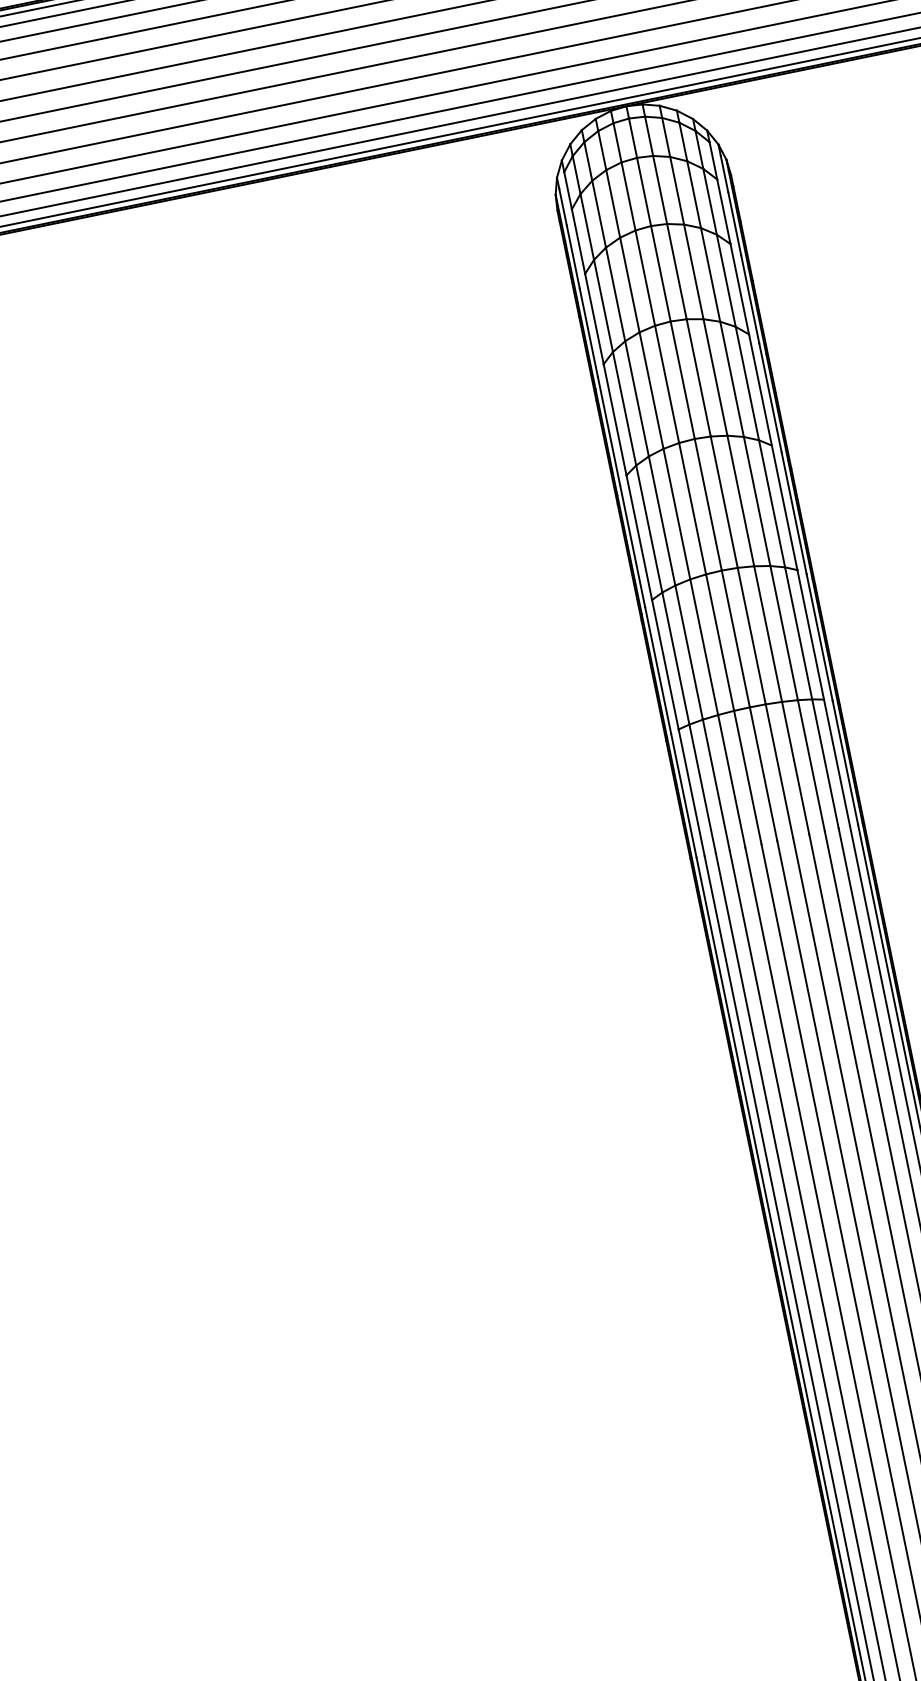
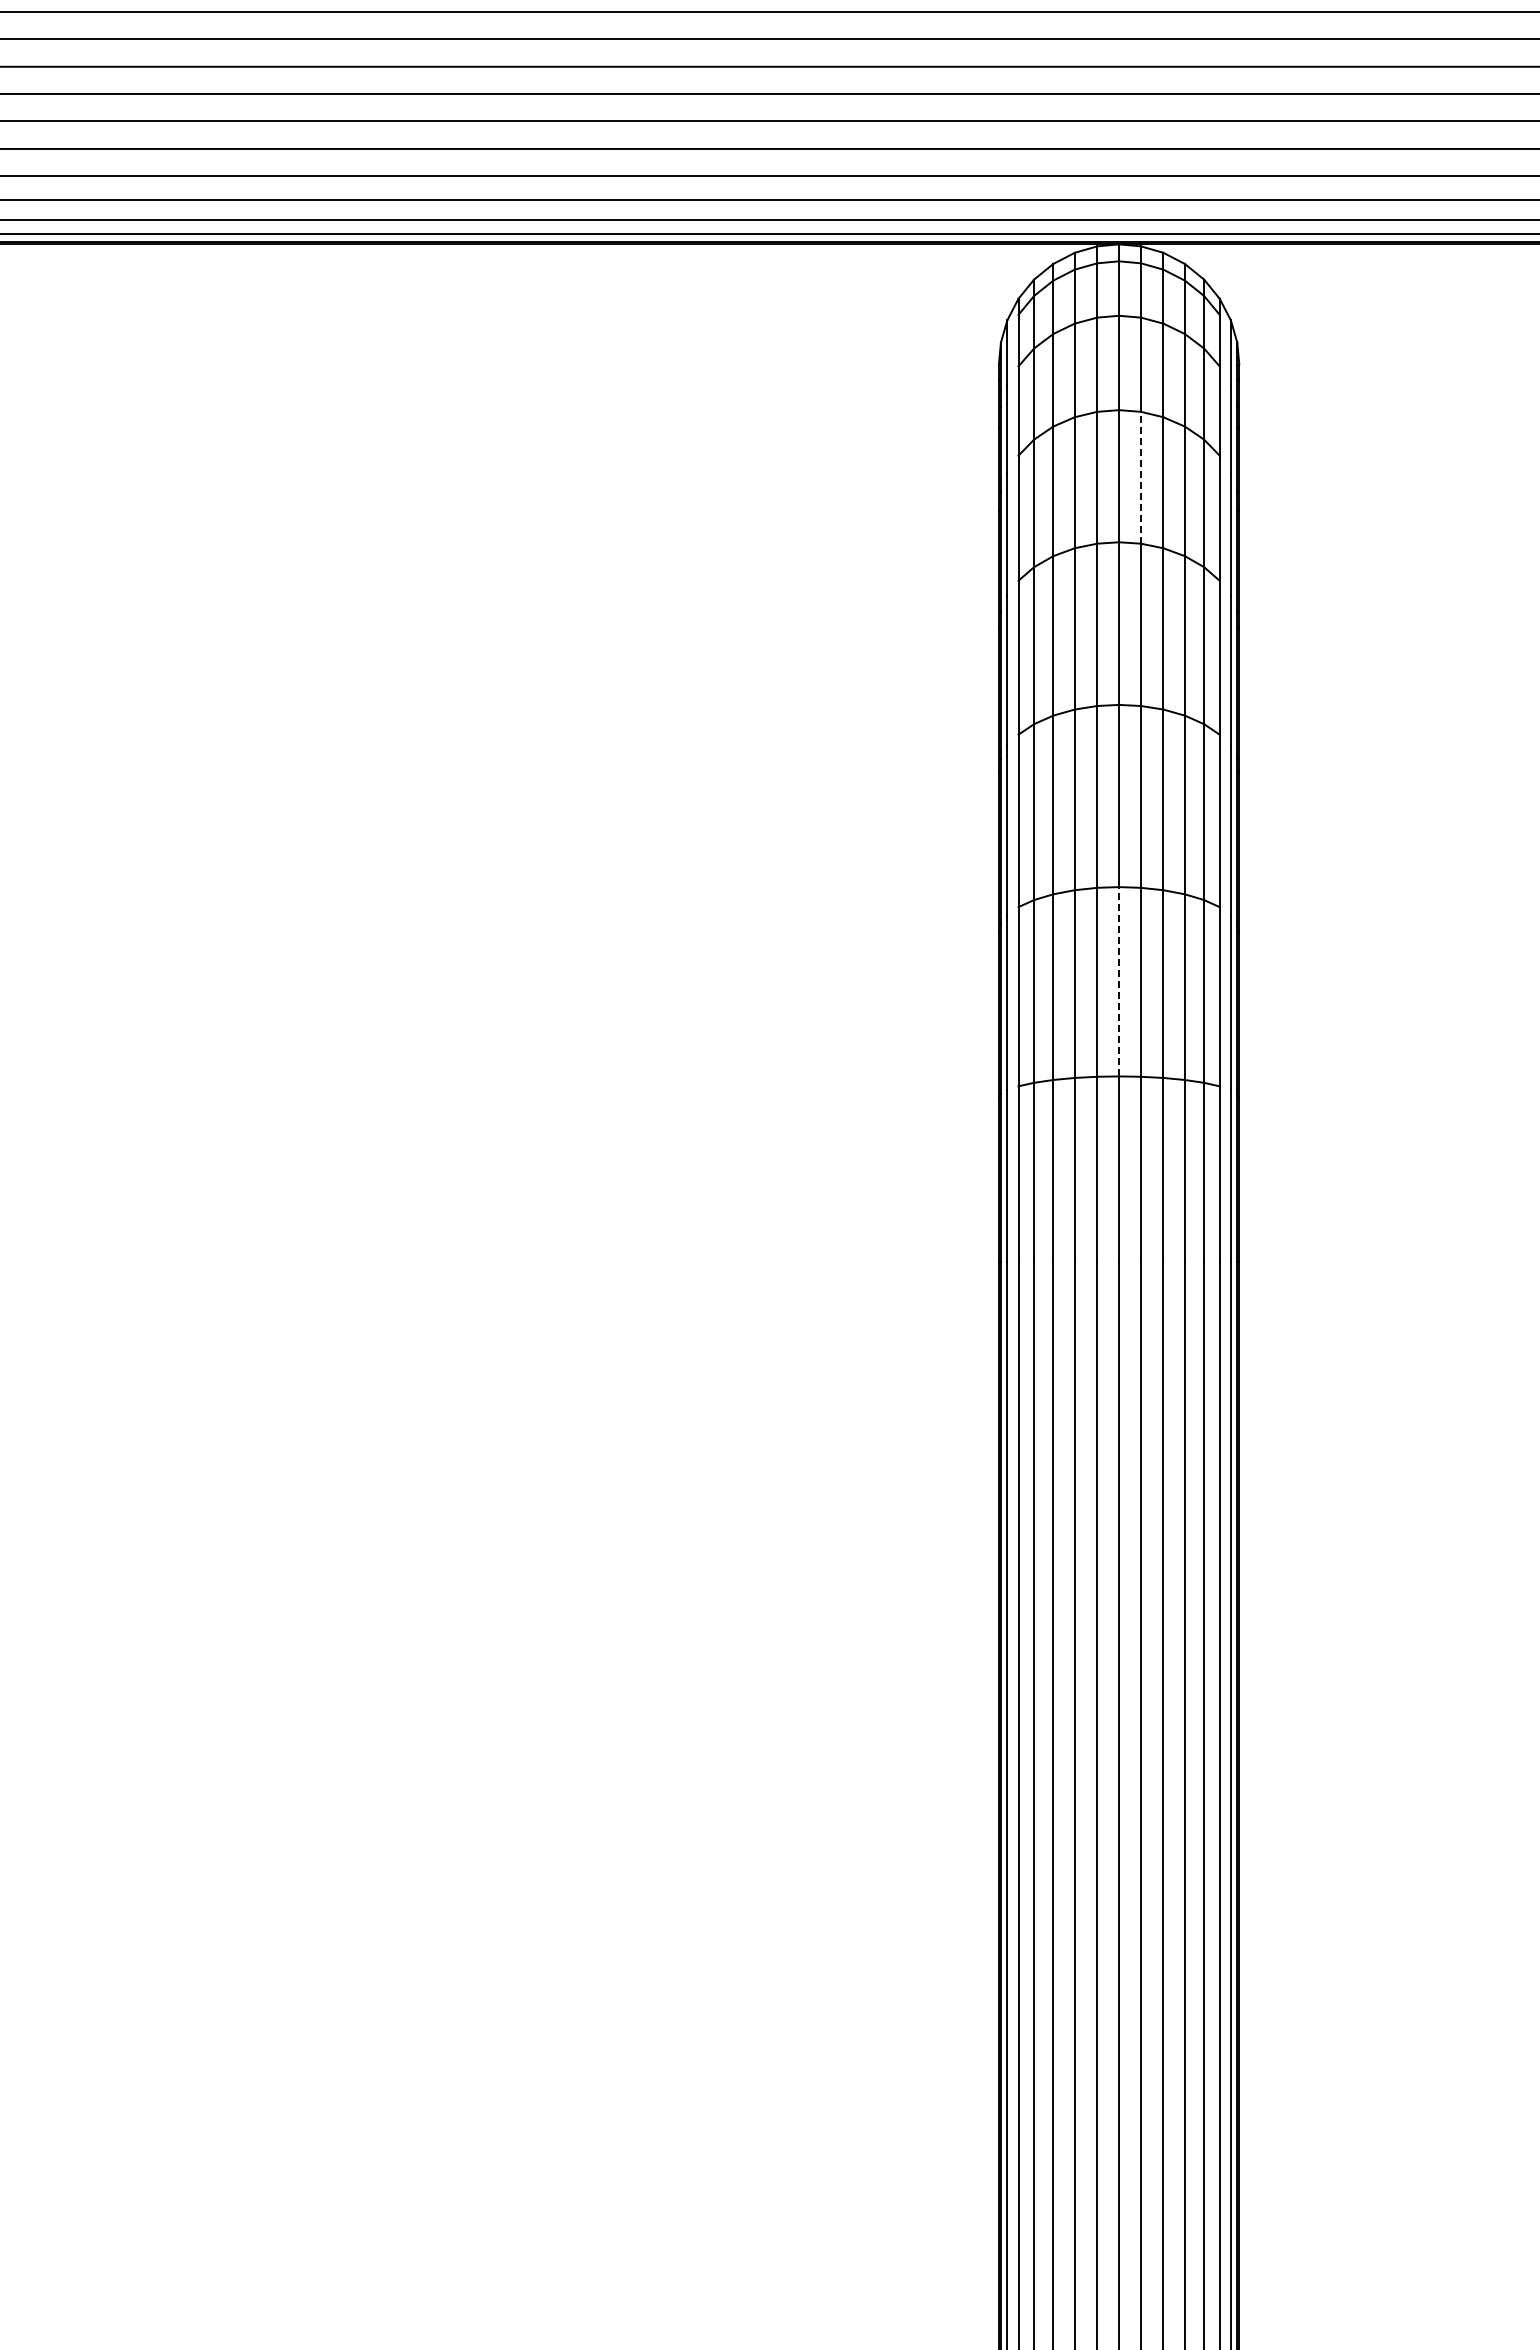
line: (676, 271) -> (1140, 477), solid -> dashed
line: (736, 638) -> (1119, 981), solid -> dashed

